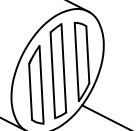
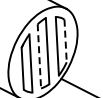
line: (87, 55) -> (65, 41), solid -> dashed
line: (52, 75) -> (39, 56), solid -> dashed

